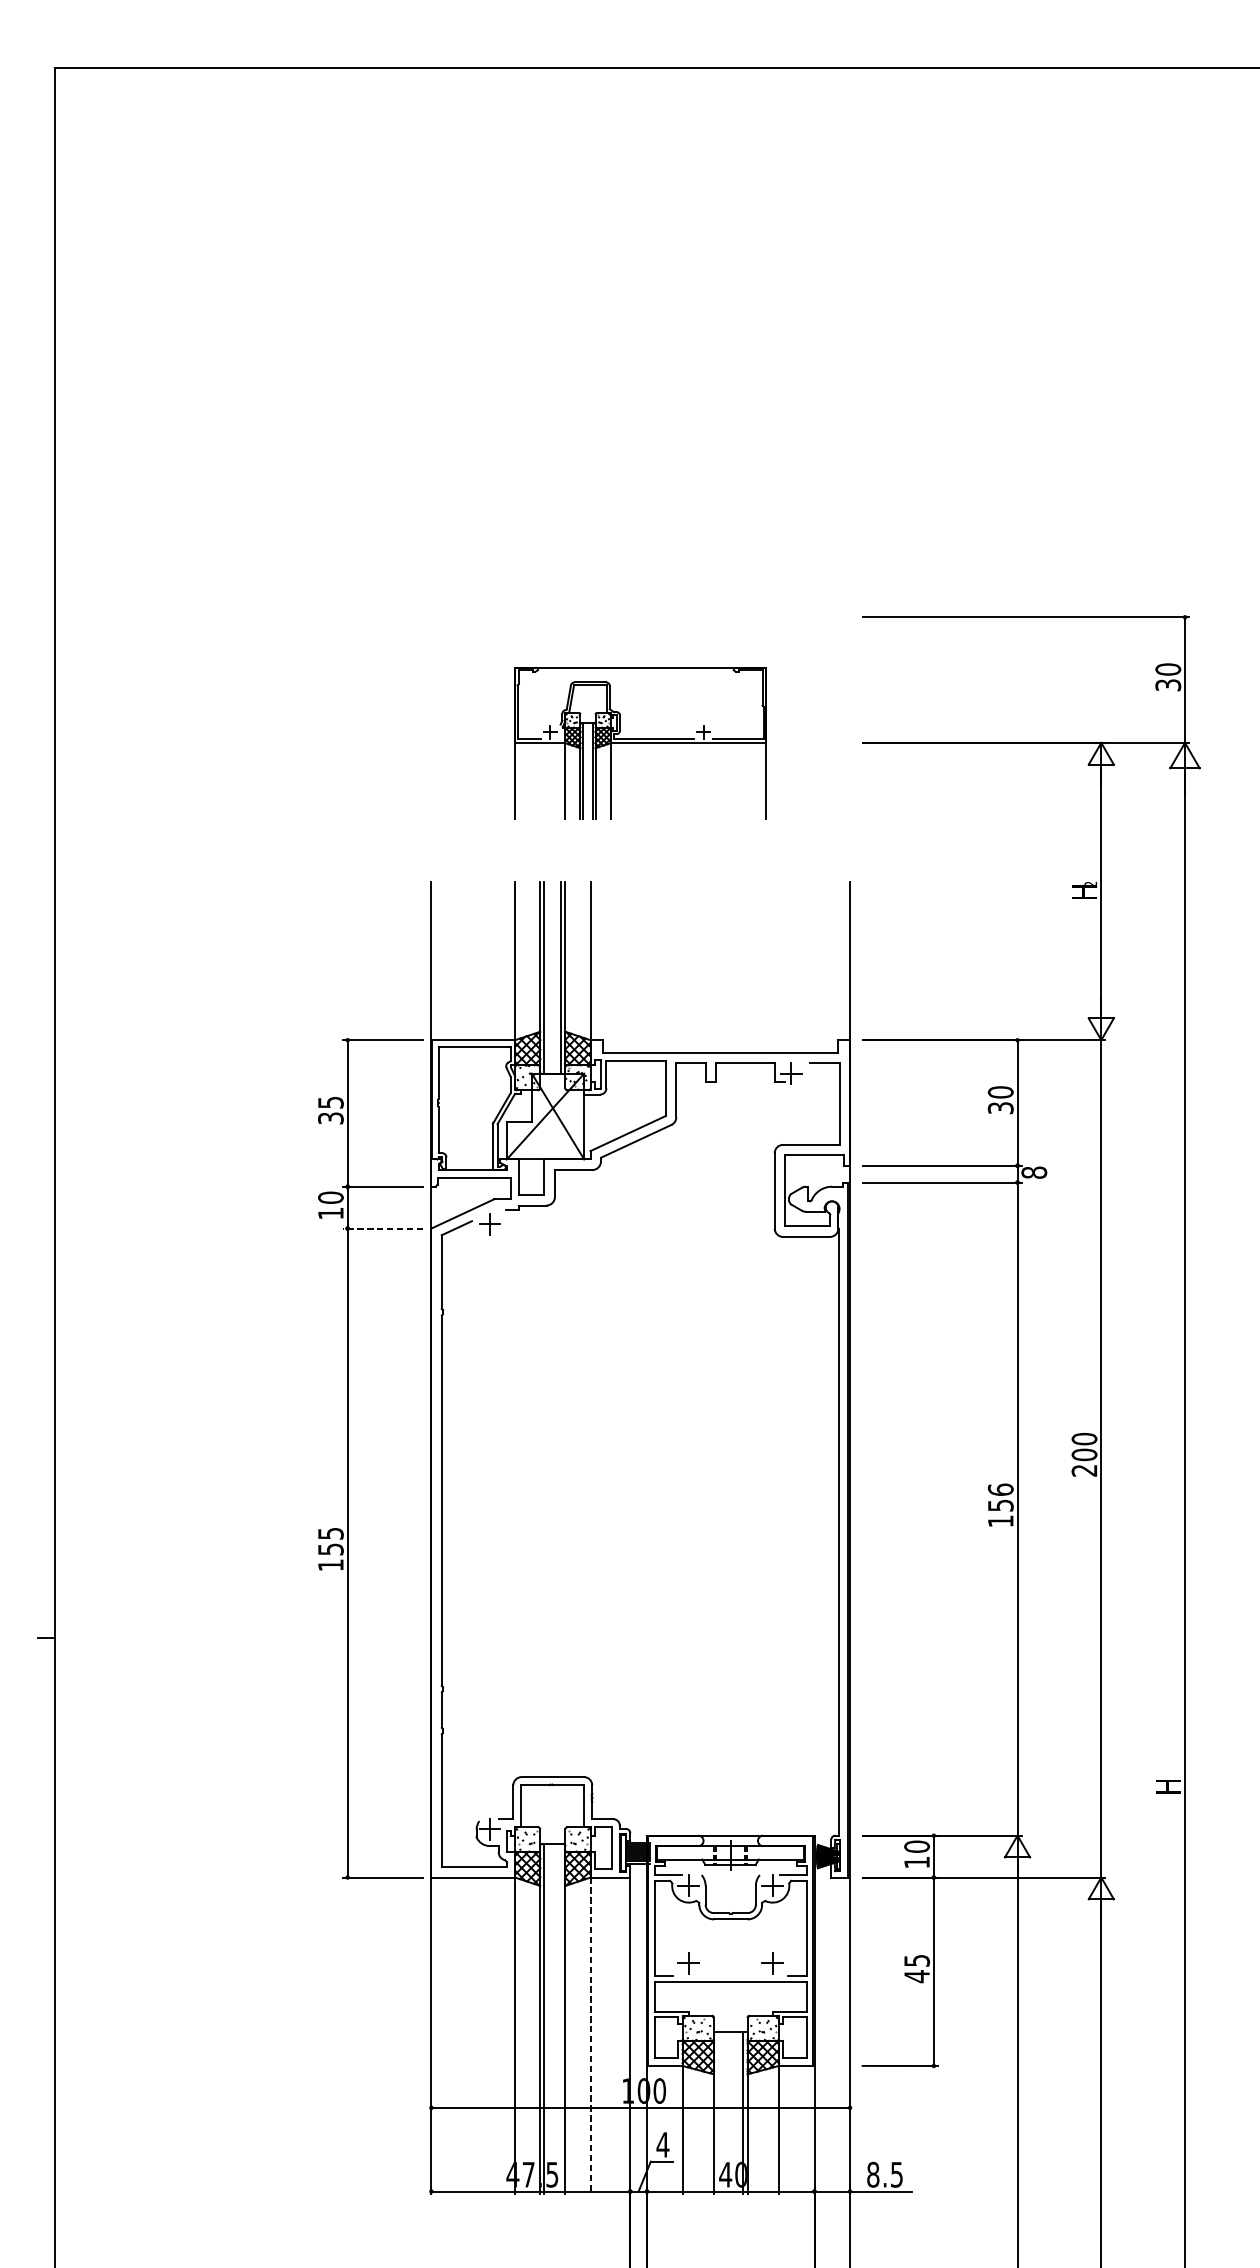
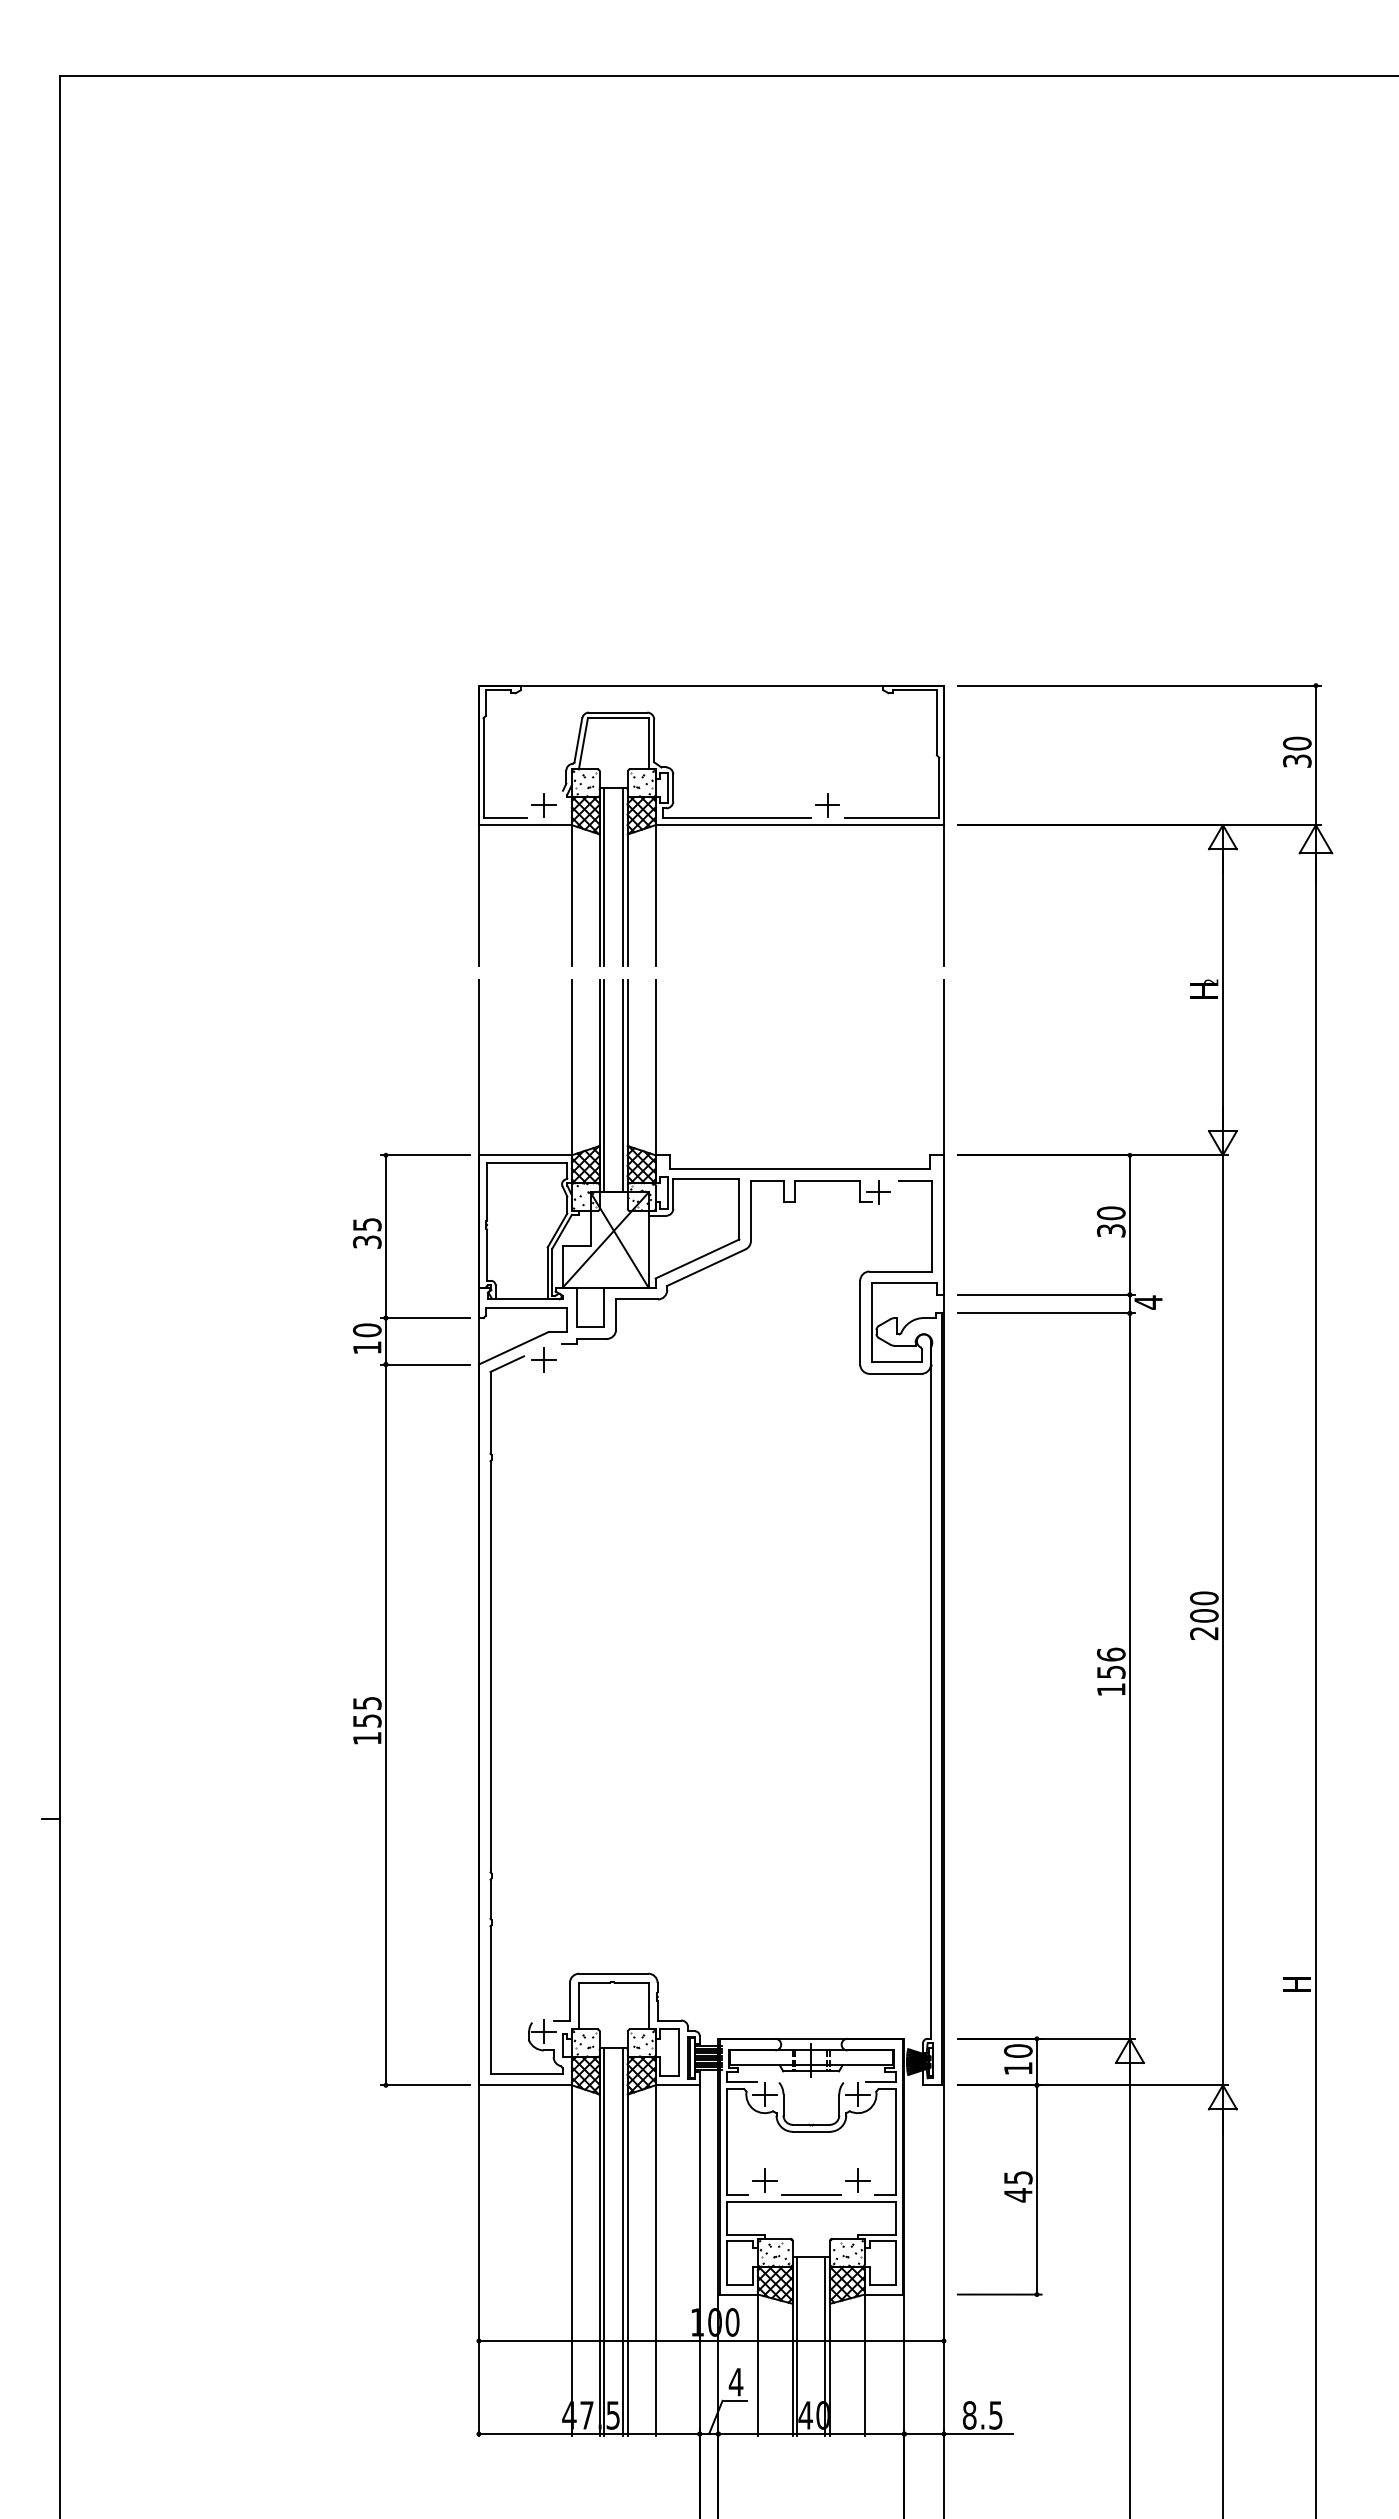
part: (640, 743) -> (711, 825), size x1.67
text: (1034, 1172) -> (1148, 1302), 8 -> 4
line: (382, 1228) -> (424, 1364), dashed -> solid
line: (730, 1975) -> (811, 2194), added
line: (561, 2019) -> (623, 2242), added
line: (590, 2035) -> (655, 2260), dashed -> solid
line: (718, 2112) -> (797, 2346), added

